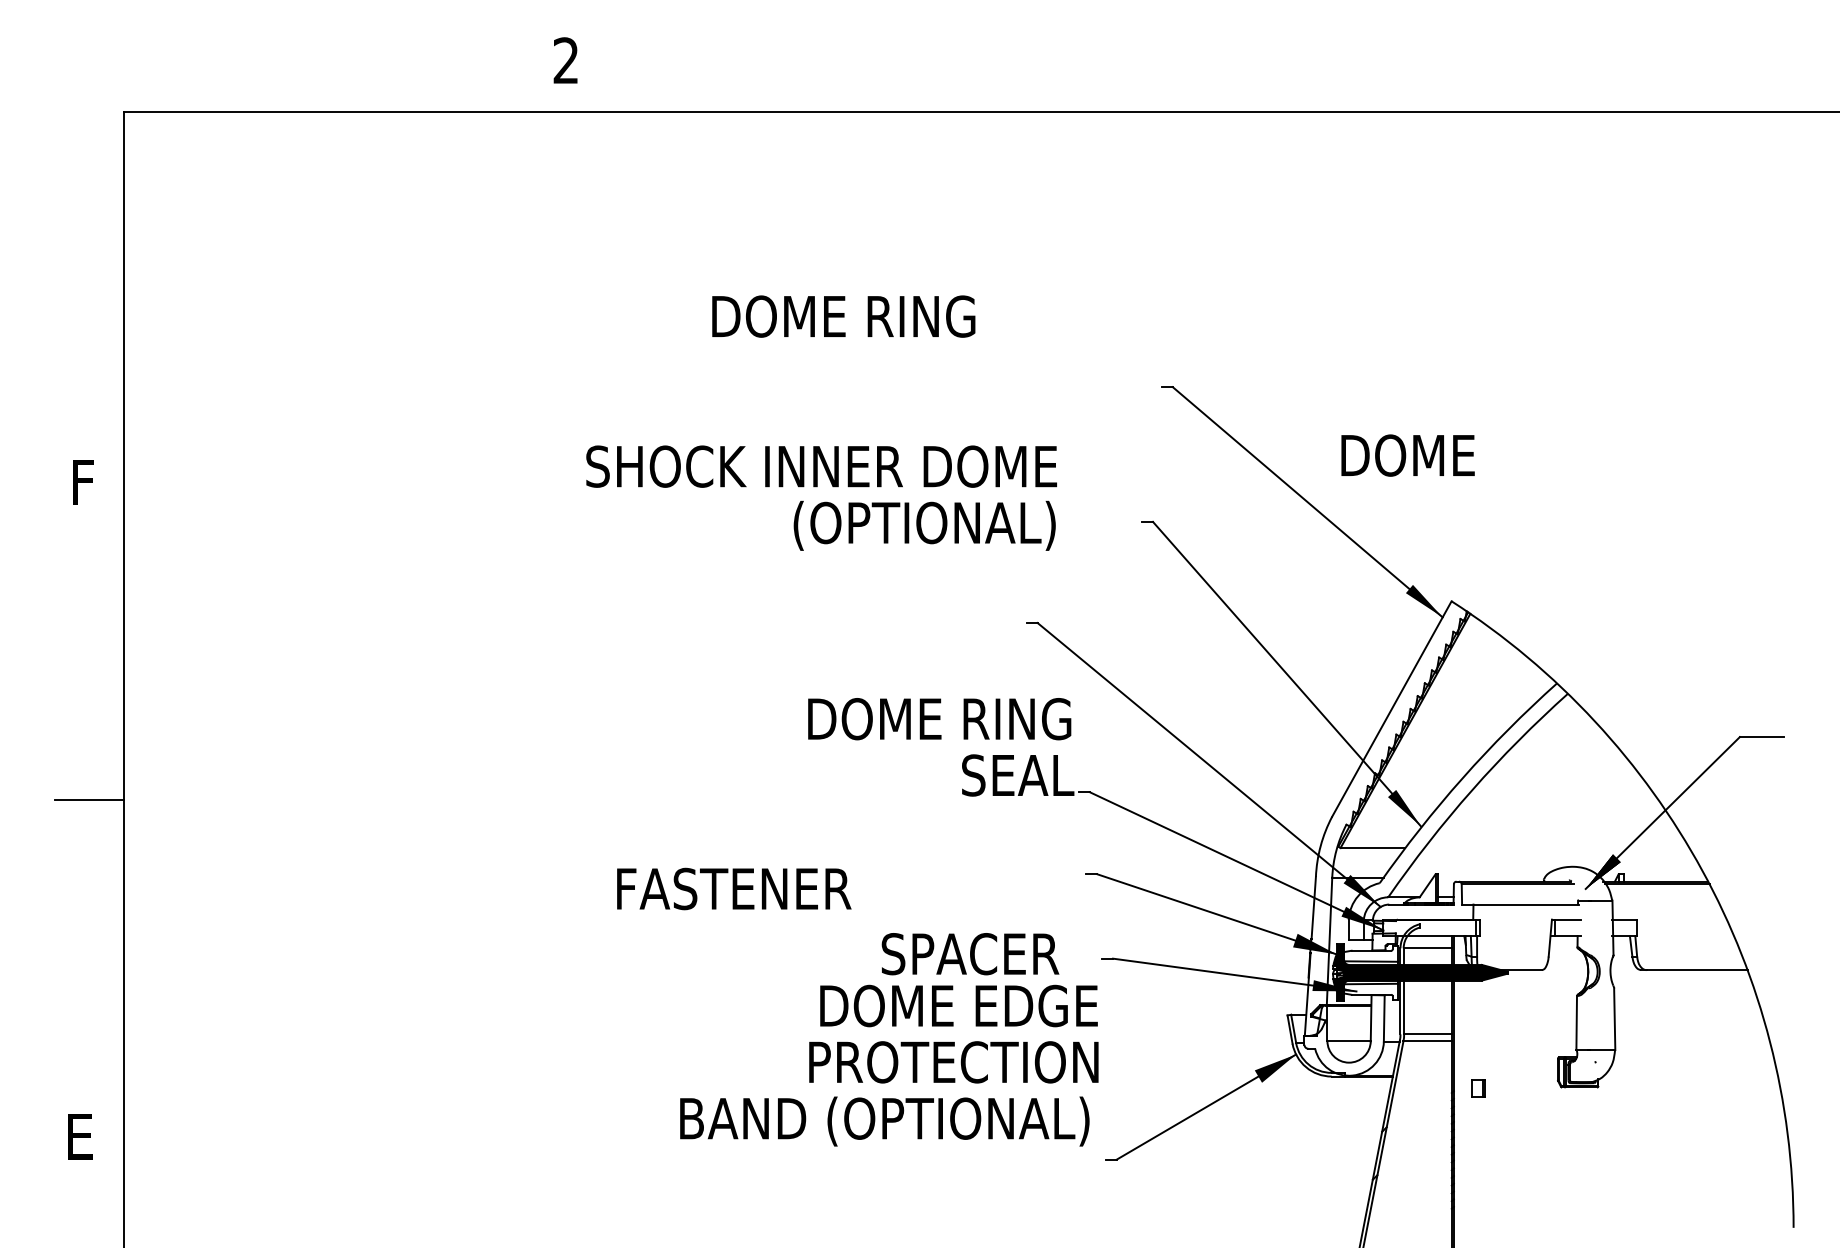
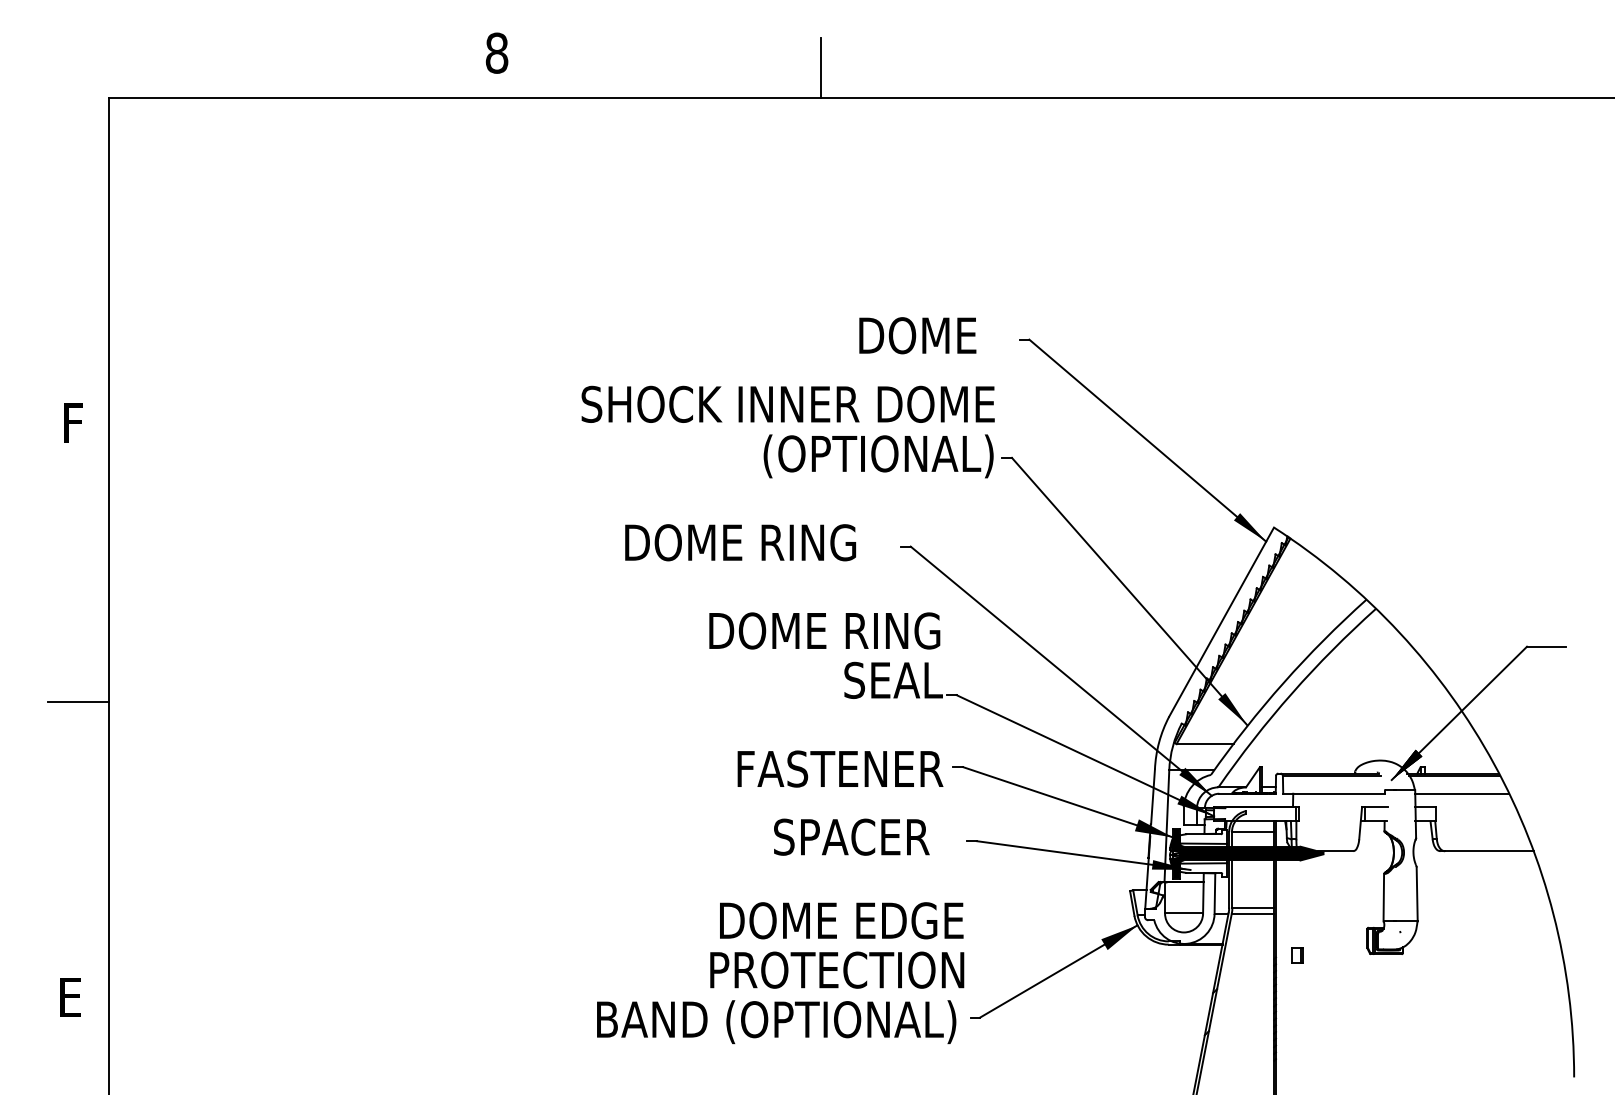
text: (565, 59) -> (496, 52), 2 -> 8
line: (934, 78) -> (820, 68), added
text: (843, 316) -> (740, 542), moved
text: (1407, 455) -> (917, 335), moved
text: (820, 497) -> (787, 431), moved
text: (734, 888) -> (840, 768), moved
line: (1665, 904) -> (1461, 793), added
text: (889, 1066) -> (780, 973), moved

